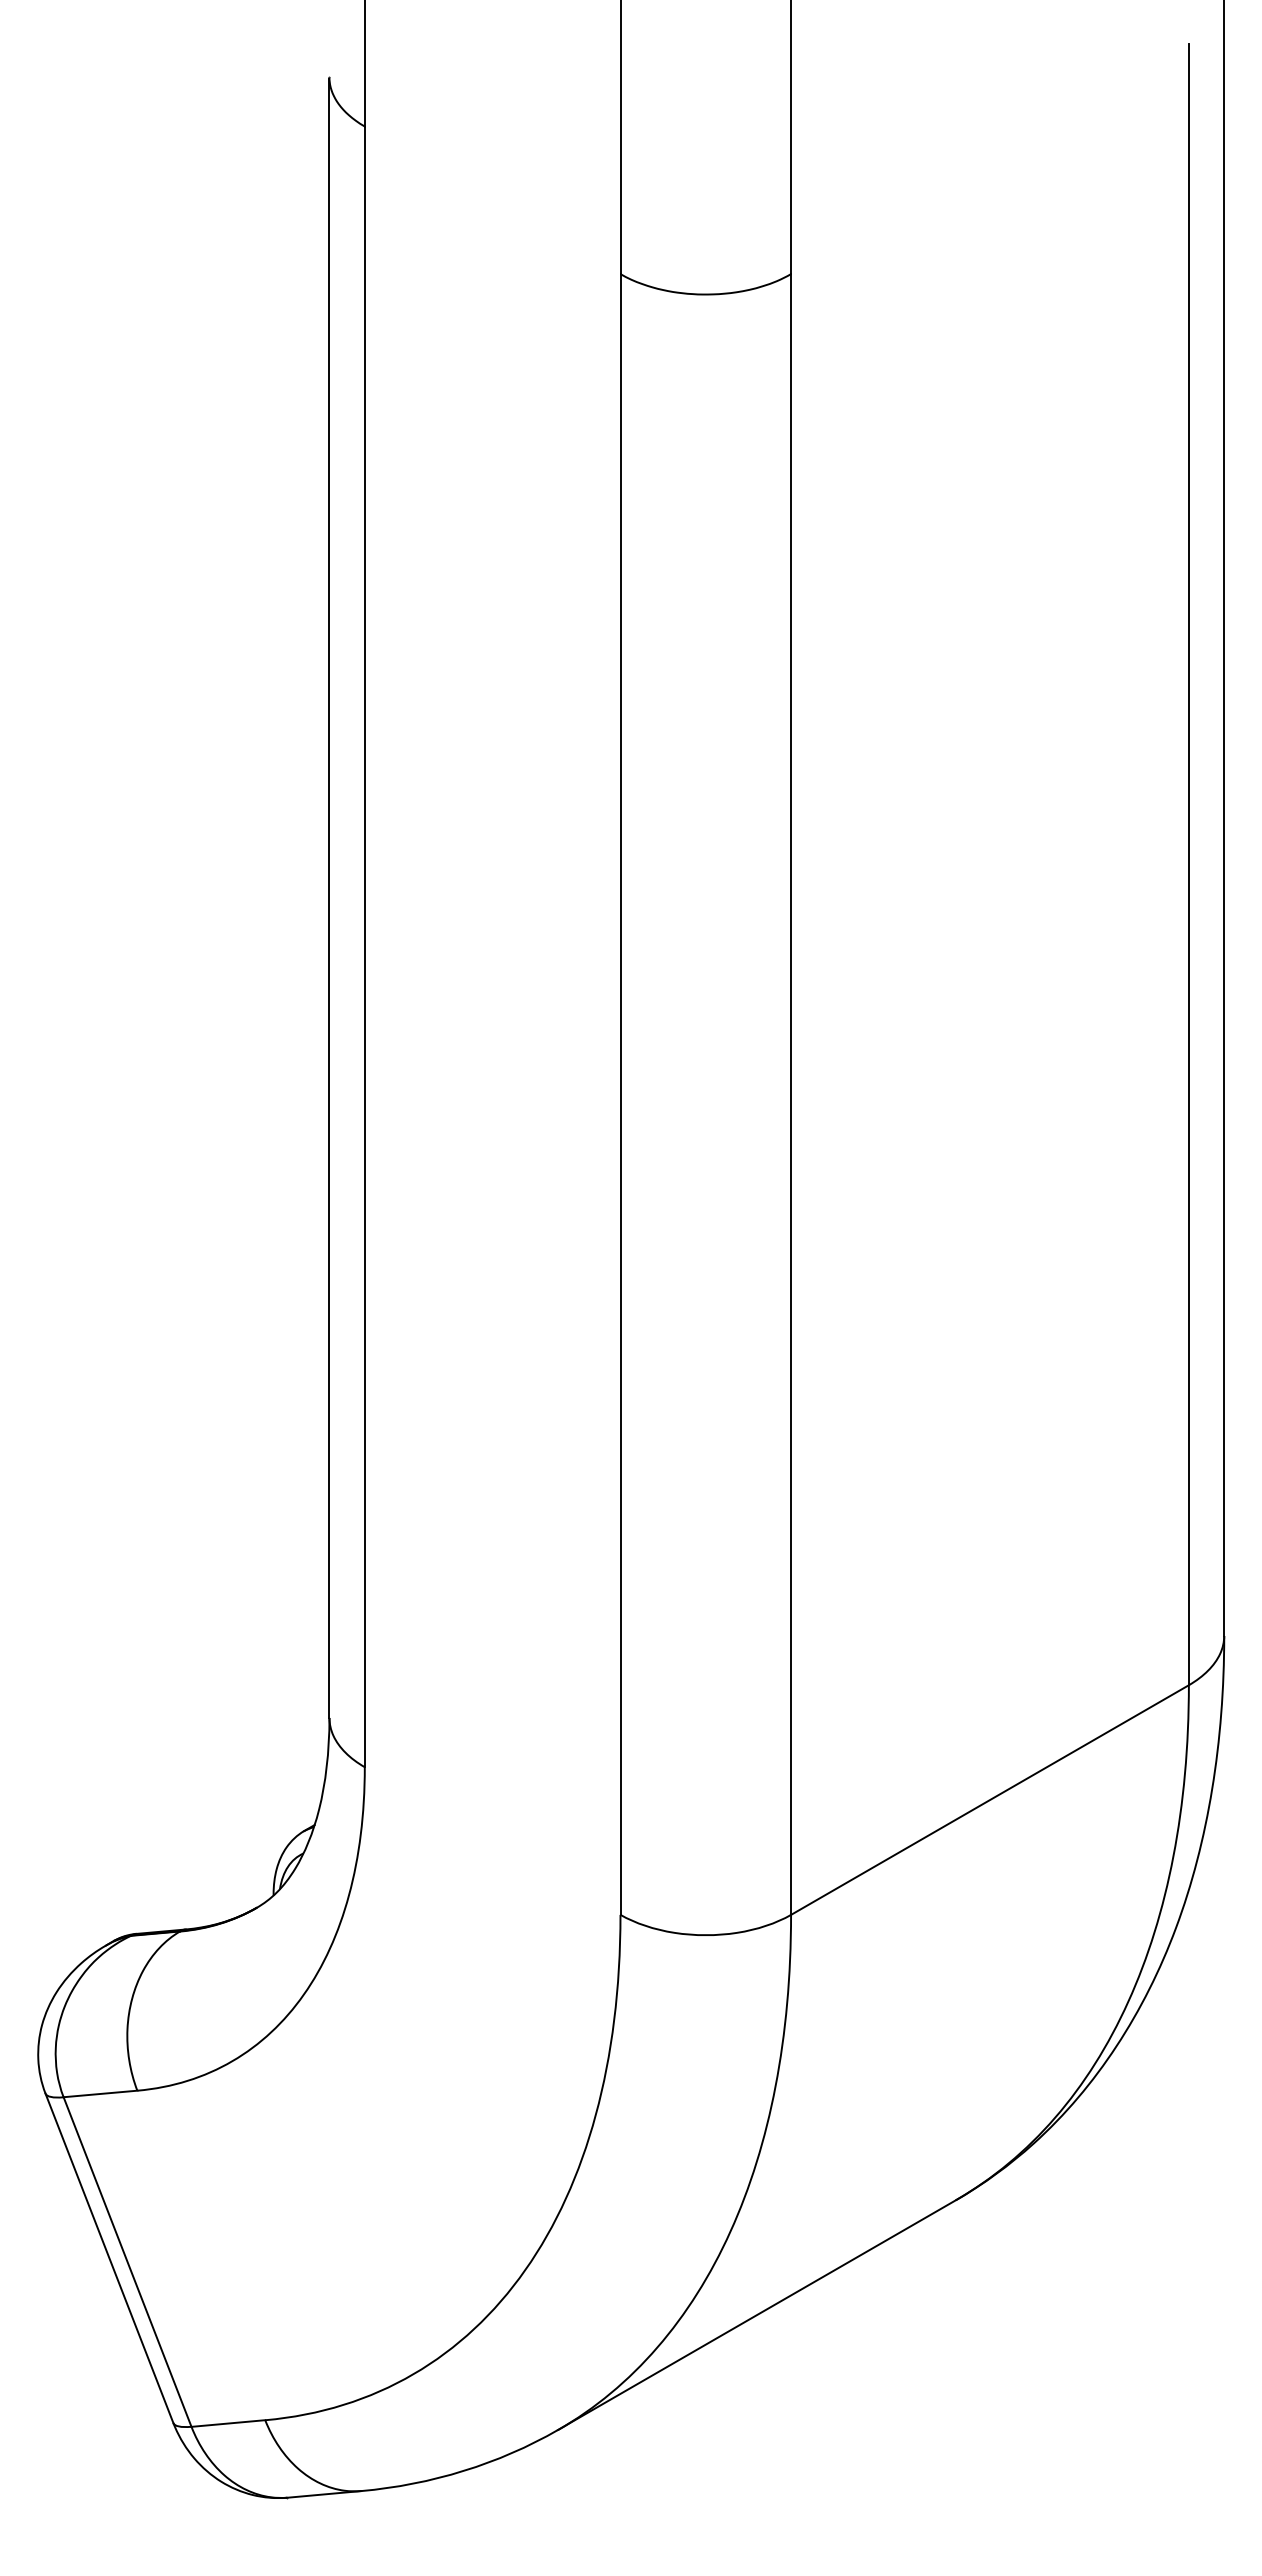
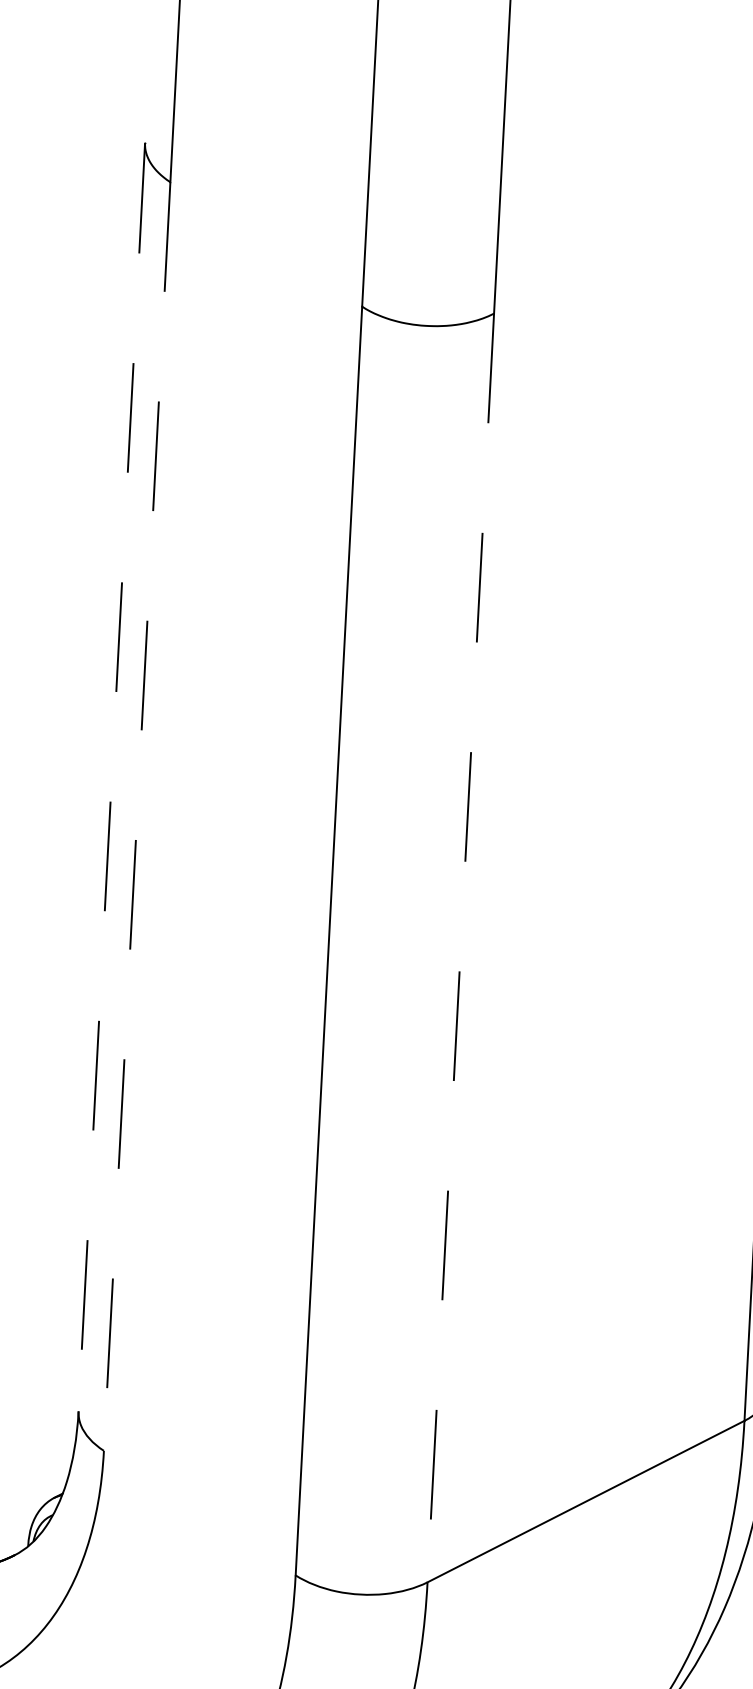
line: (329, 898) -> (111, 777), solid -> dashed
line: (364, 947) -> (136, 817), solid -> dashed
line: (791, 1095) -> (461, 948), solid -> dashed

